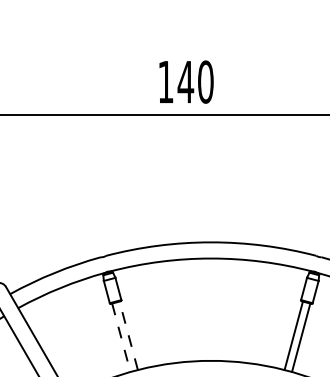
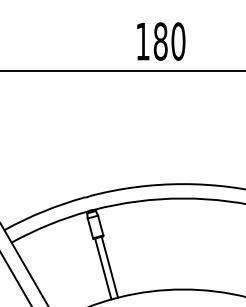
text: (185, 81) -> (160, 41), 140 -> 180
line: (128, 335) -> (109, 266), dashed -> solid
line: (121, 338) -> (103, 269), dashed -> solid

